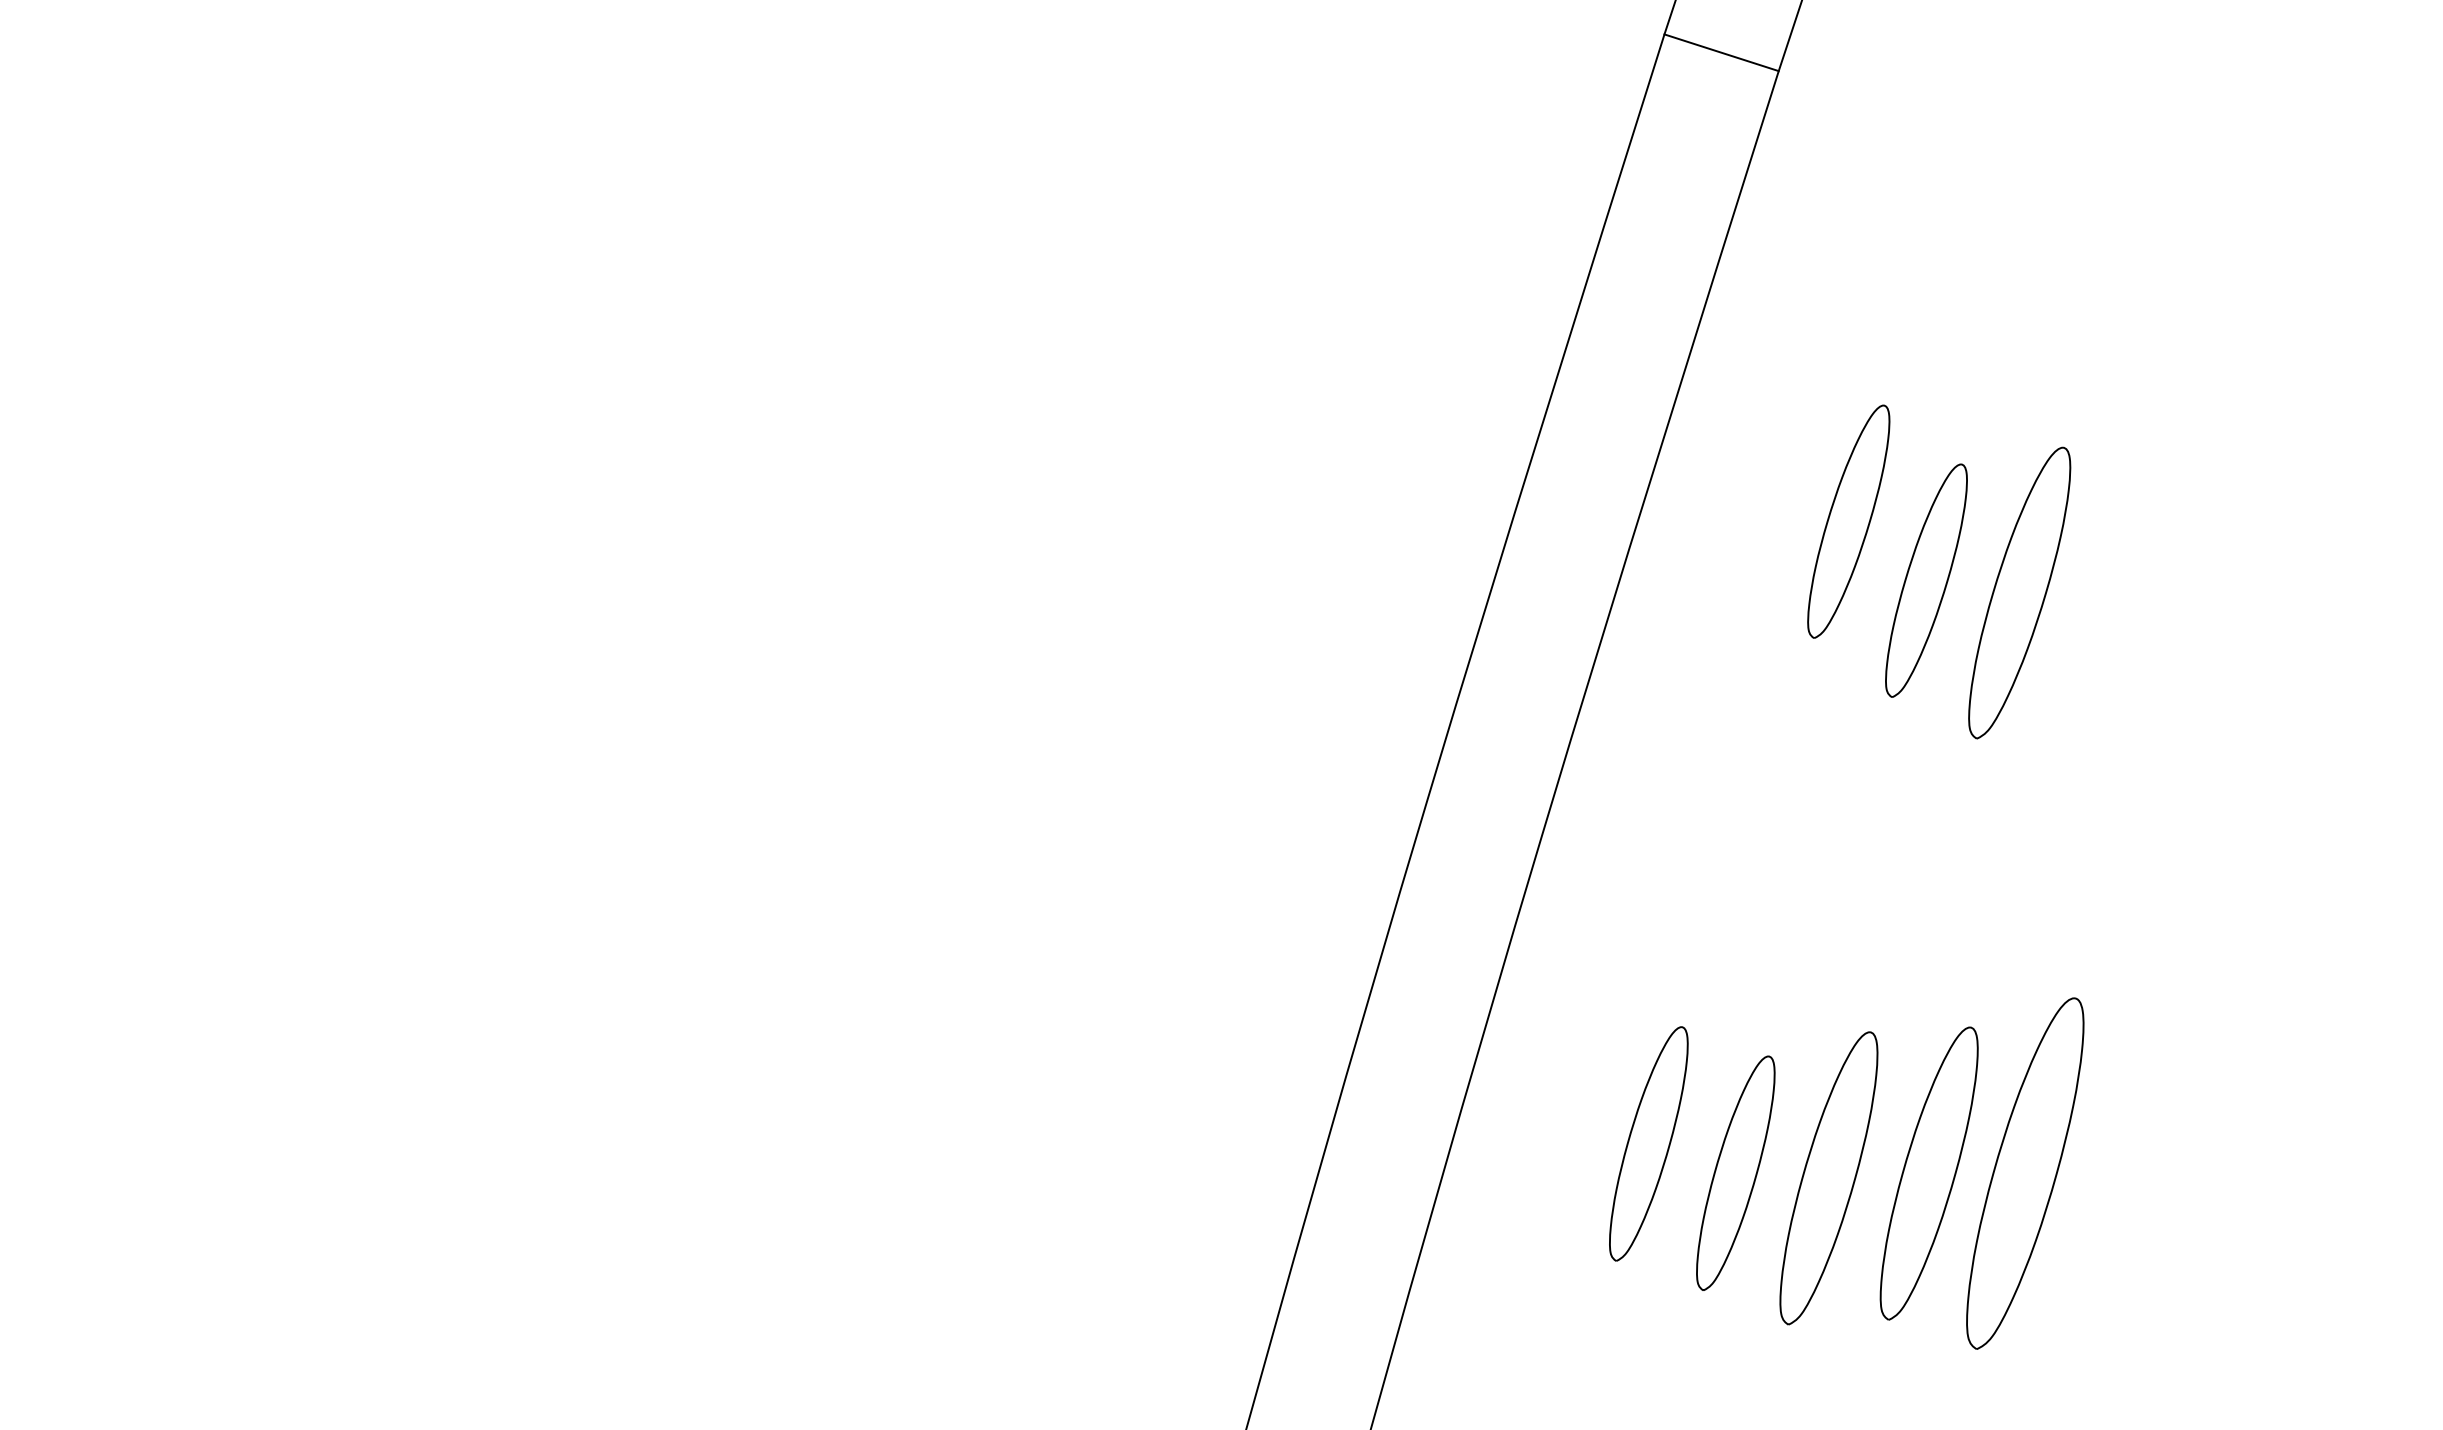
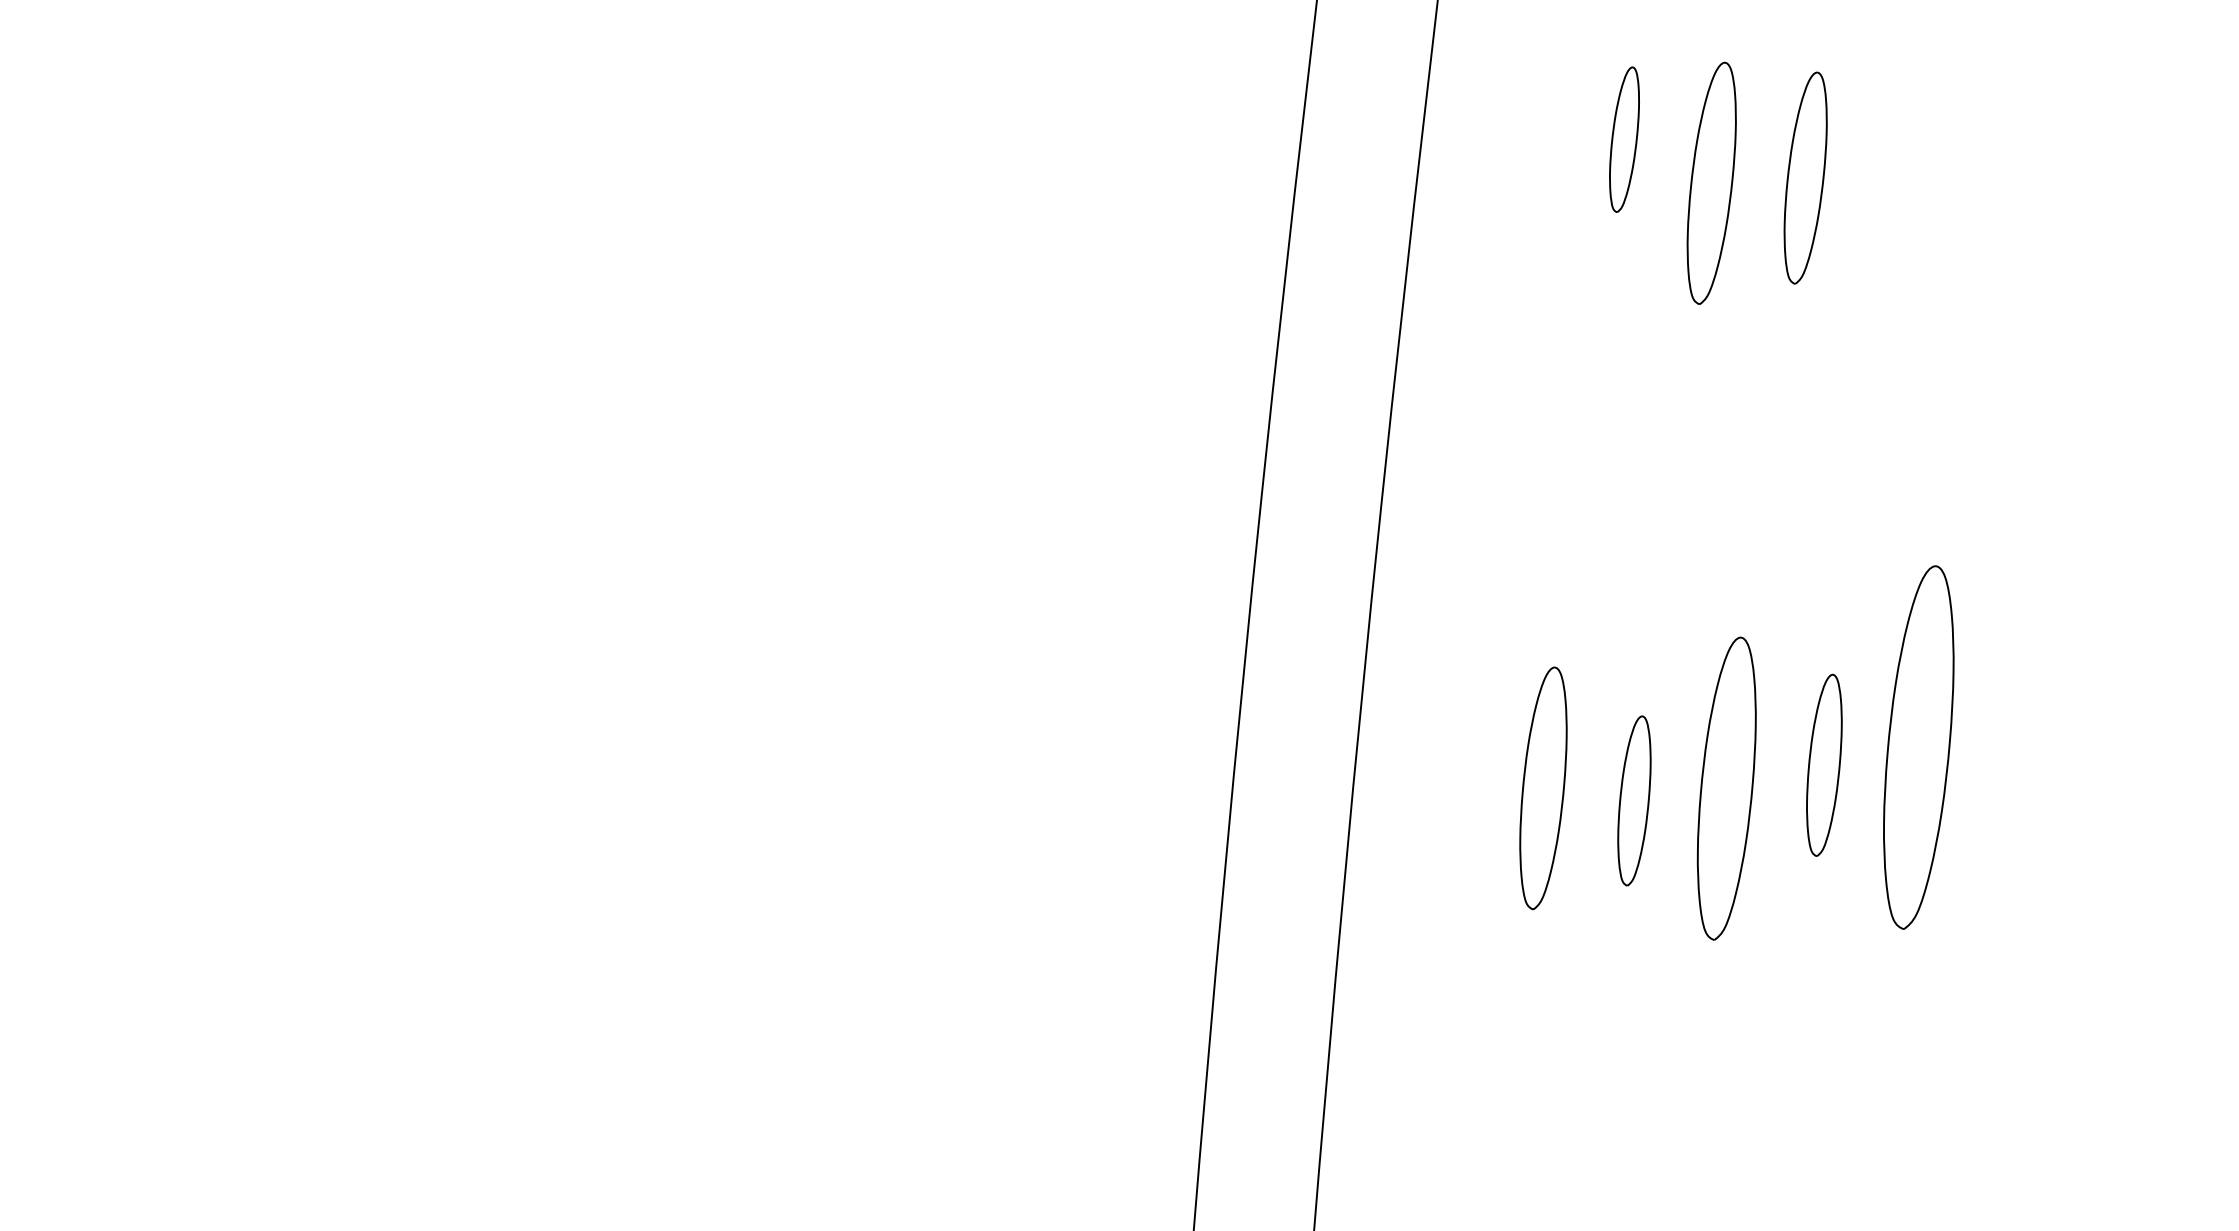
part: (1848, 521) -> (1624, 139), size x0.6
part: (2019, 592) -> (1805, 177), size x0.7
part: (1735, 1172) -> (1633, 800), size x0.7
part: (1928, 1173) -> (1823, 765), size x0.6

